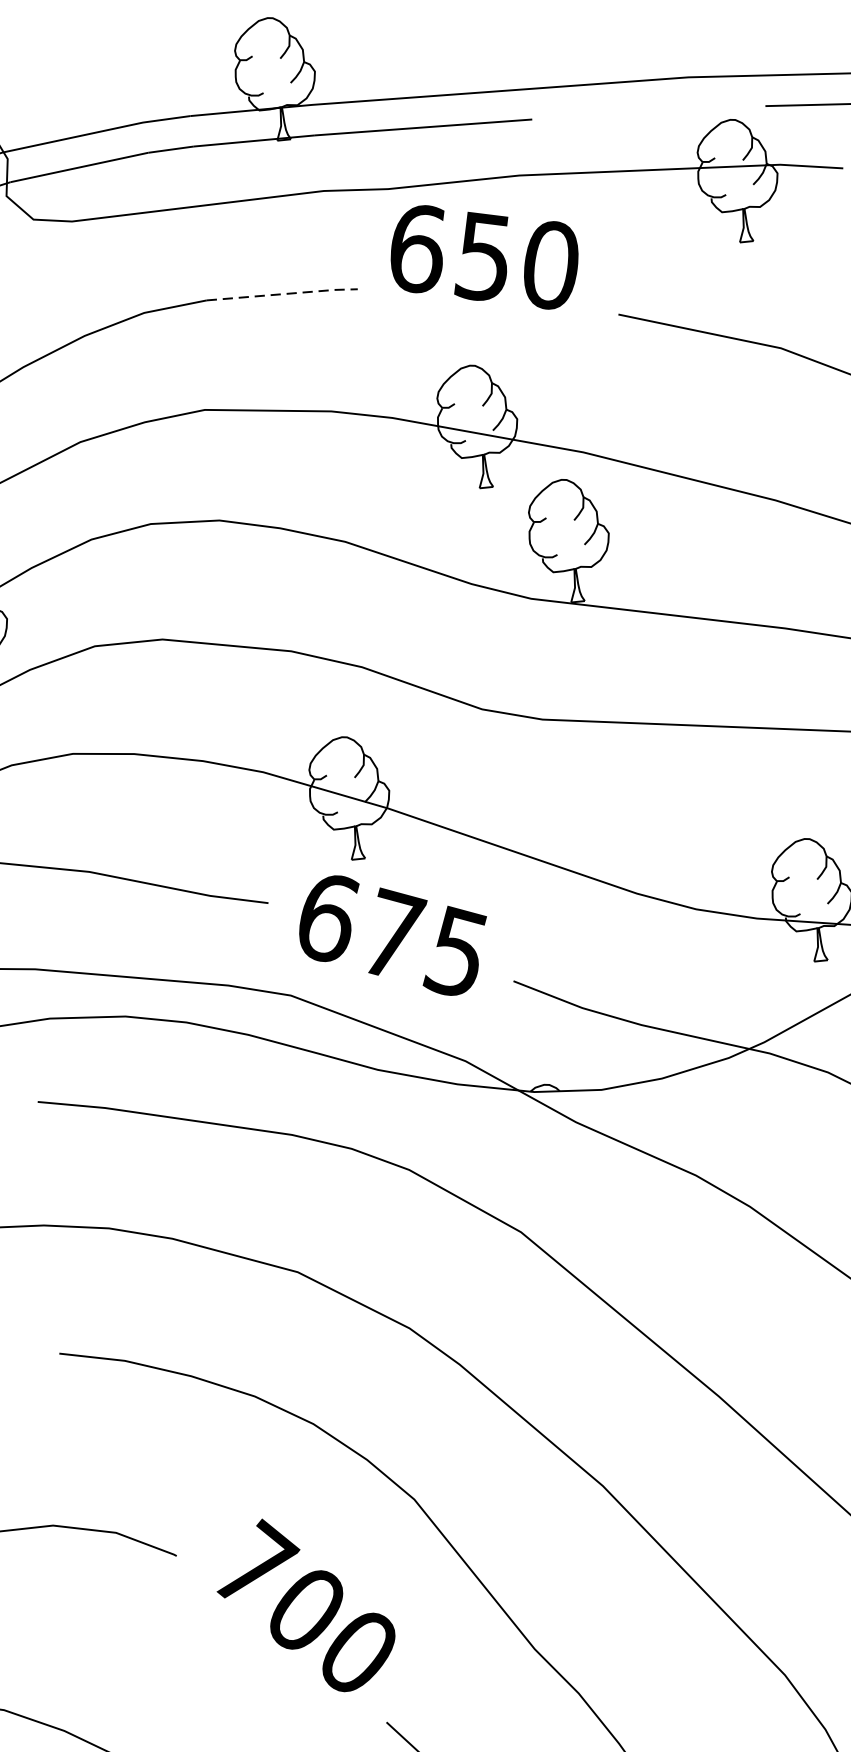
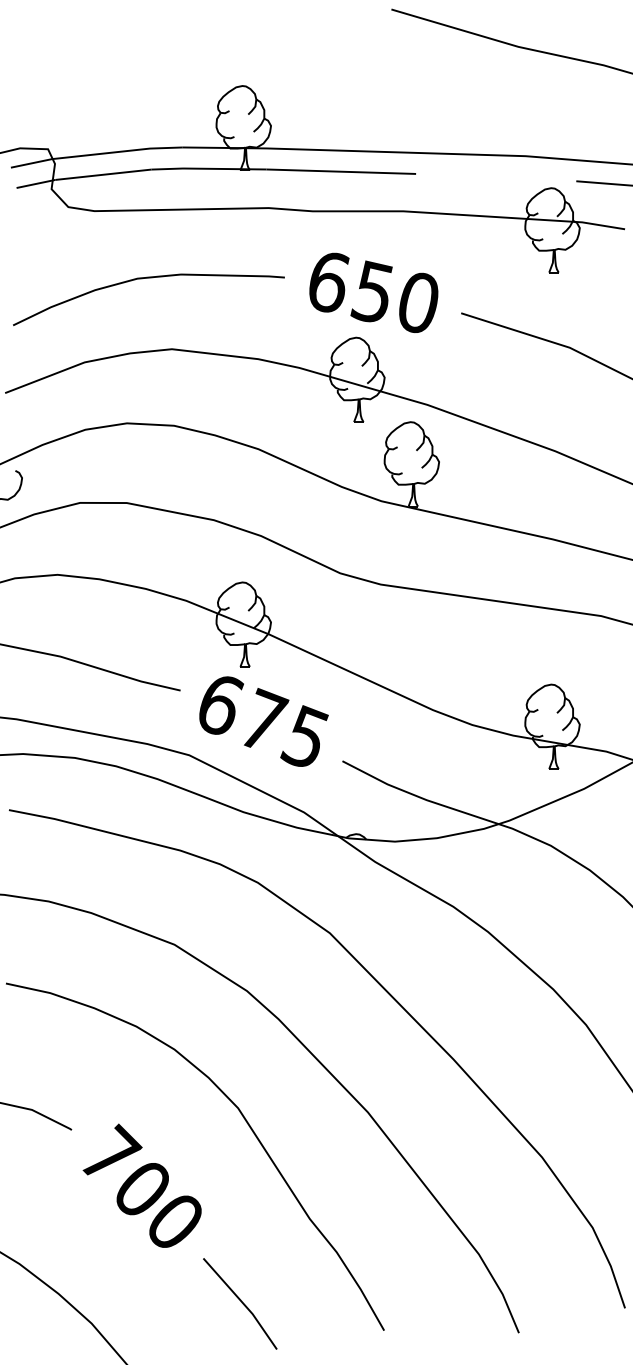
text: (484, 257) -> (373, 292), moved
line: (282, 293) -> (233, 275), dashed -> solid
text: (304, 1604) -> (141, 1185), moved

